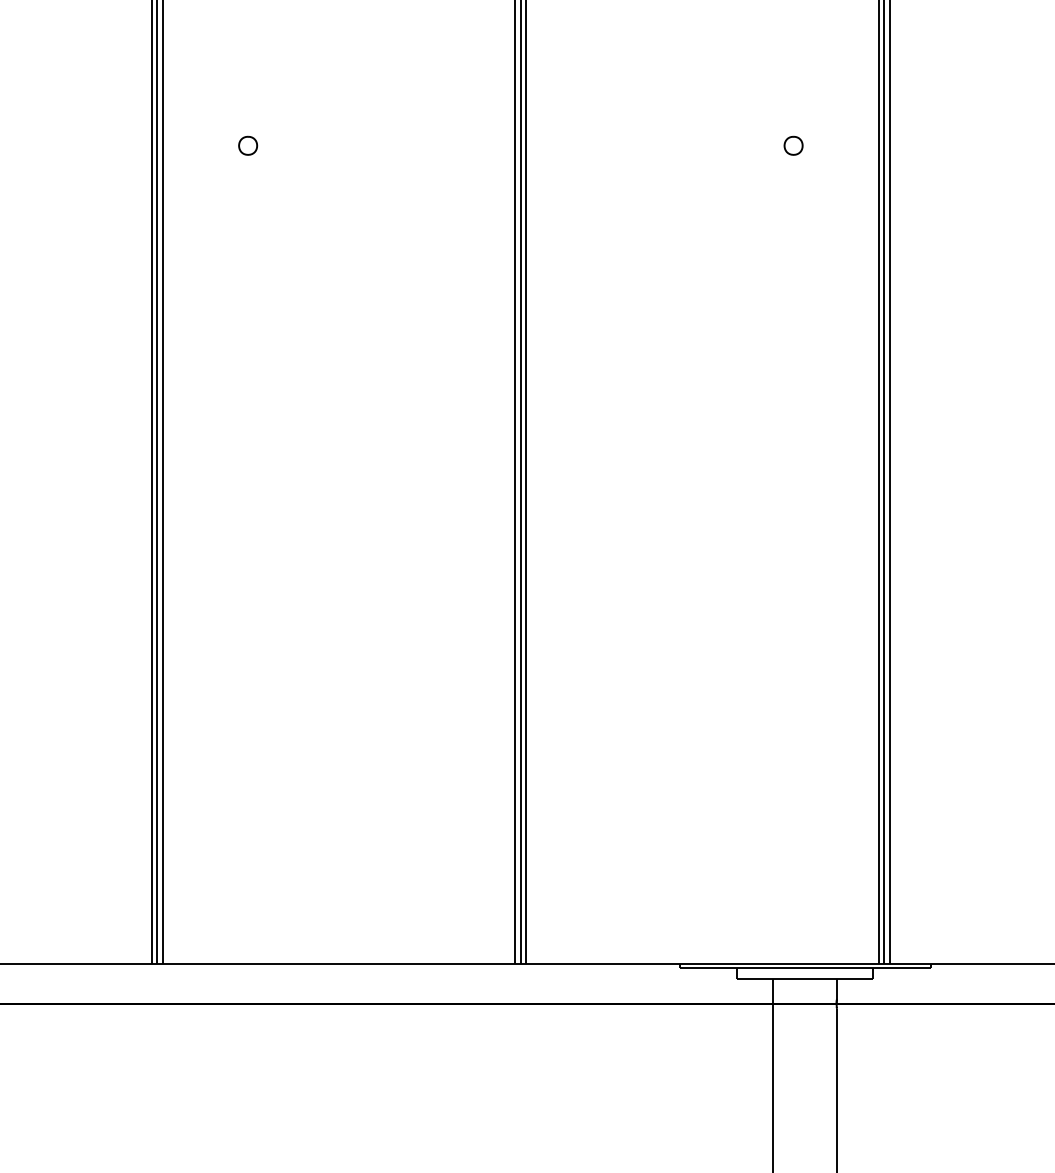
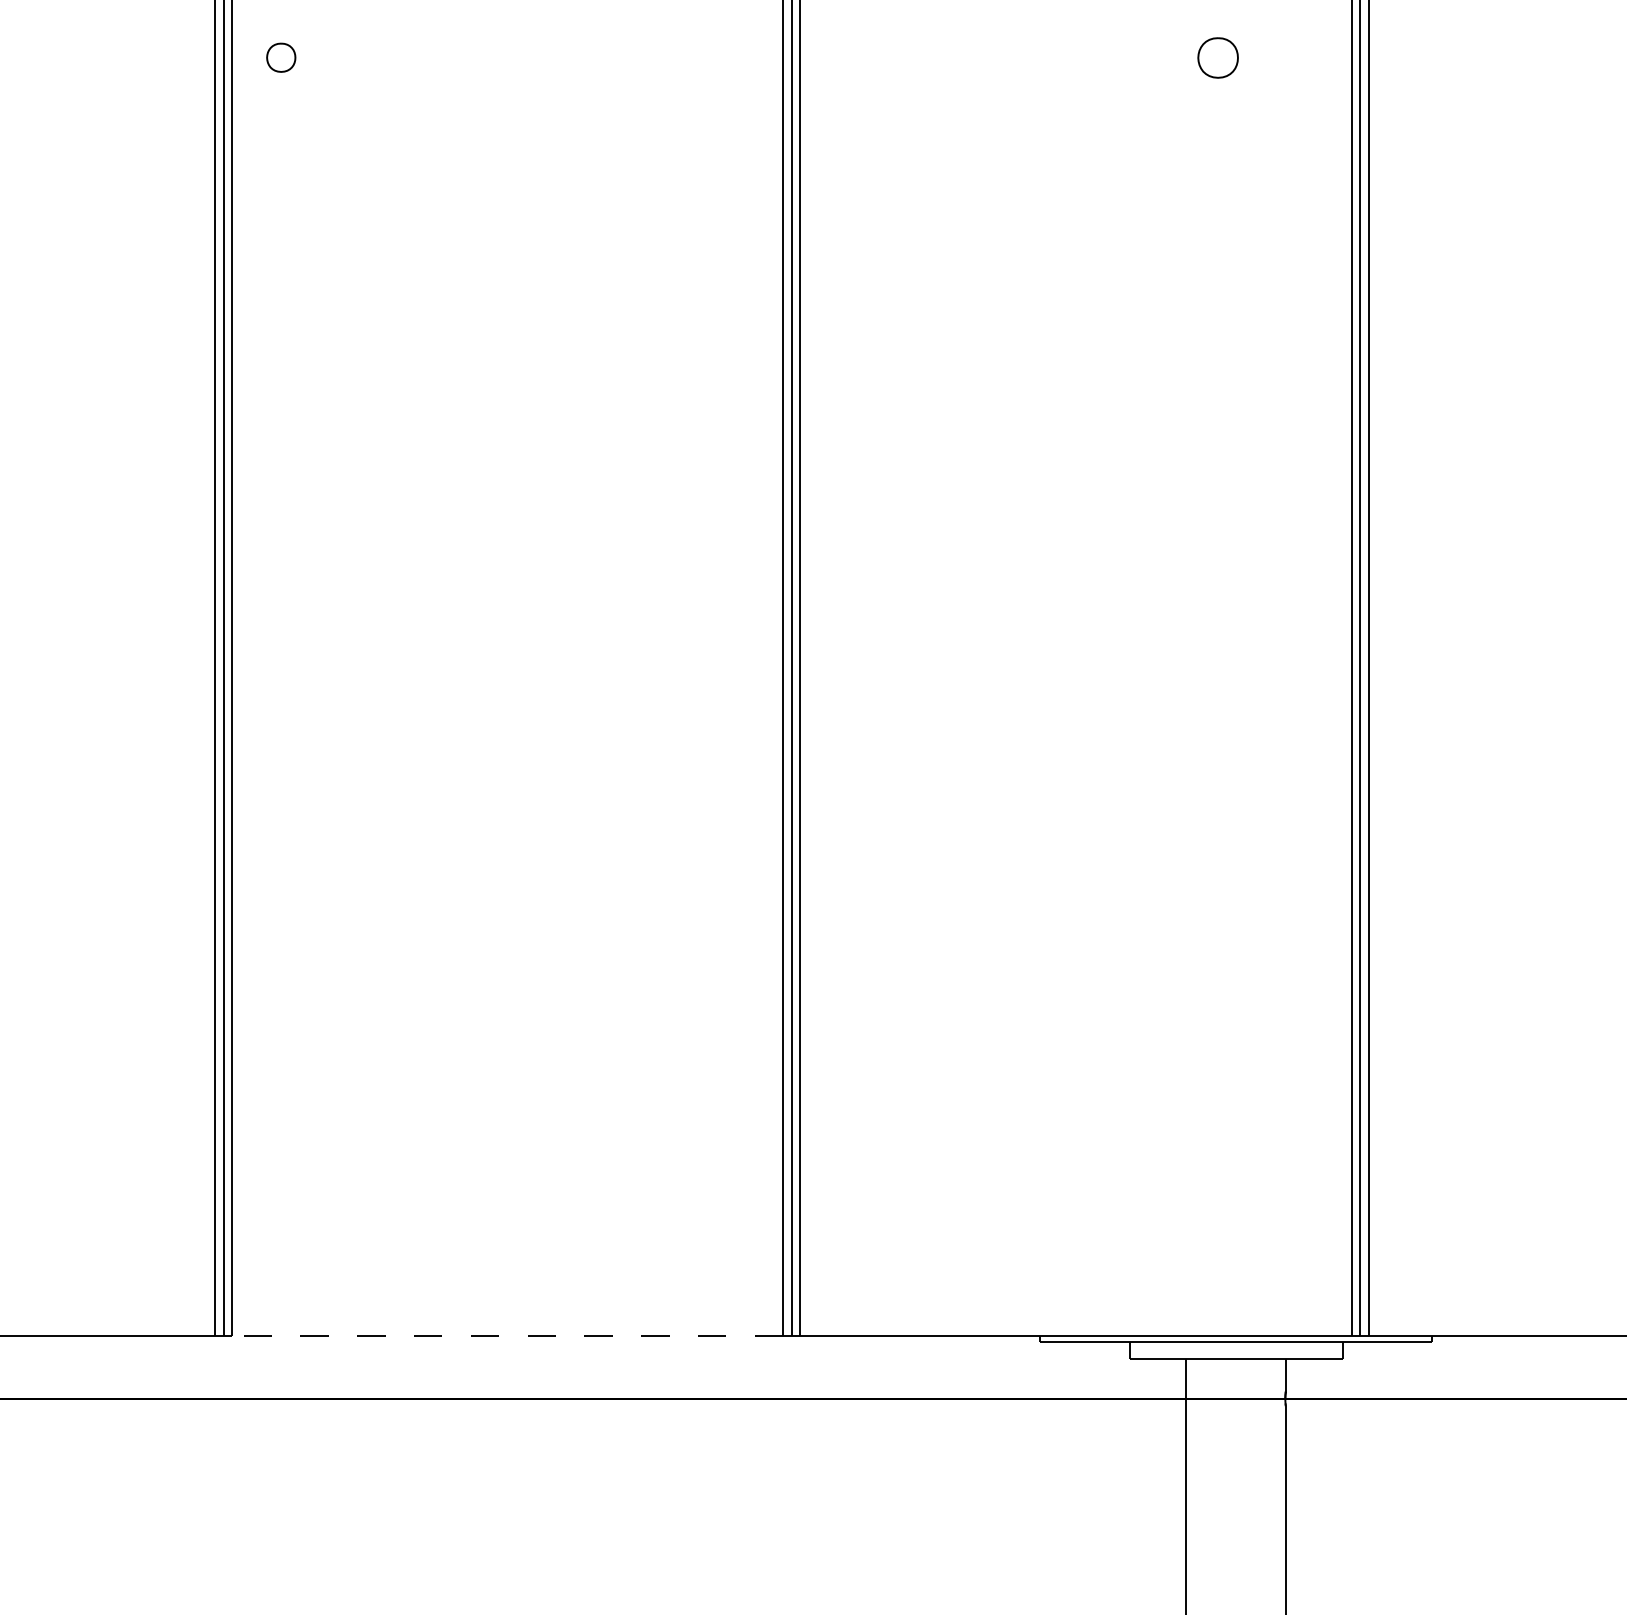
part: (248, 145) -> (281, 57), moved
part: (793, 145) -> (1217, 57), size x1.4
line: (338, 964) -> (506, 1337), solid -> dashed

